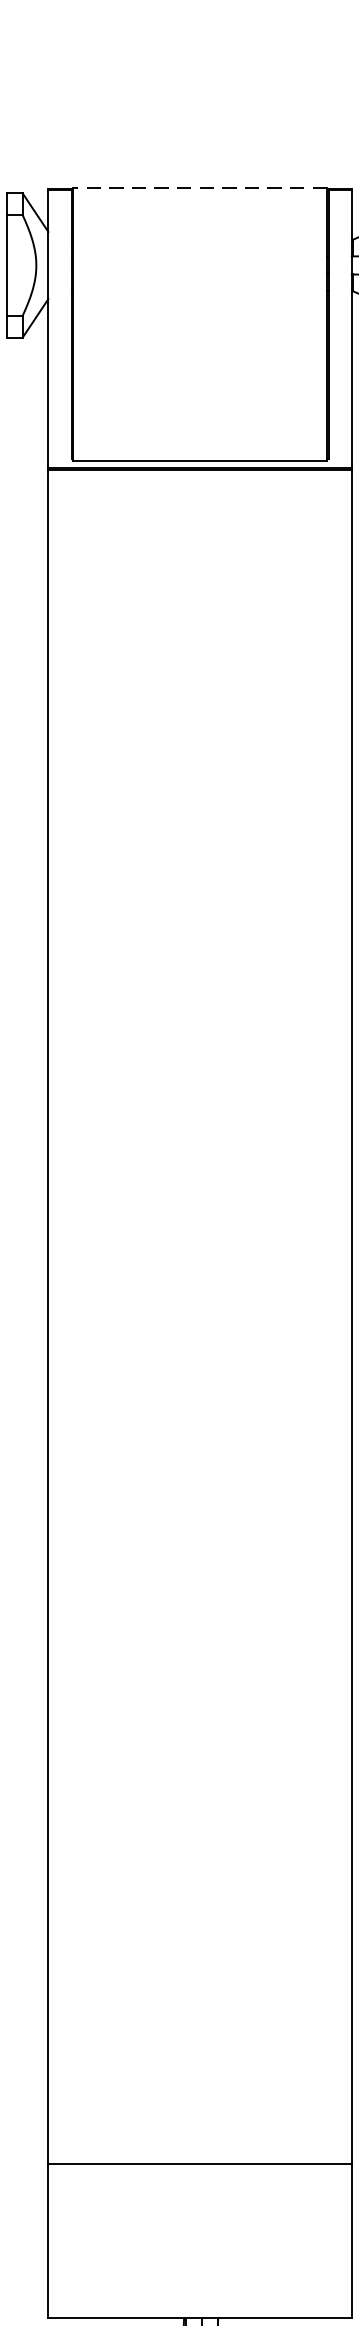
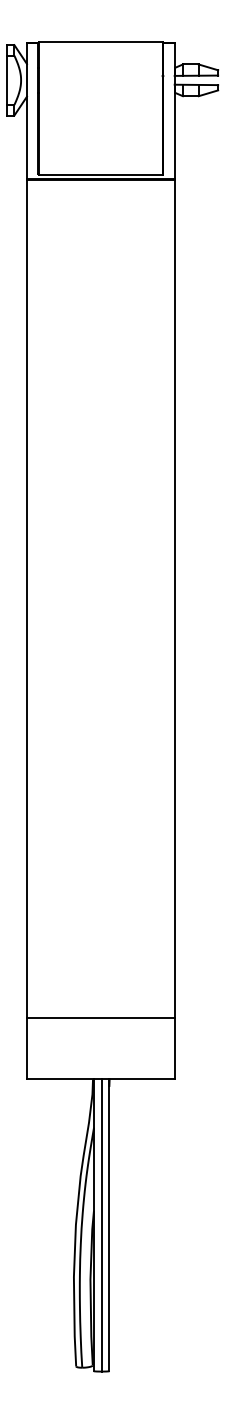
line: (199, 187) -> (100, 42), dashed -> solid
line: (199, 2164) -> (100, 1018), moved

